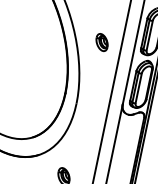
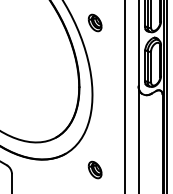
part: (101, 41) -> (94, 22), moved

